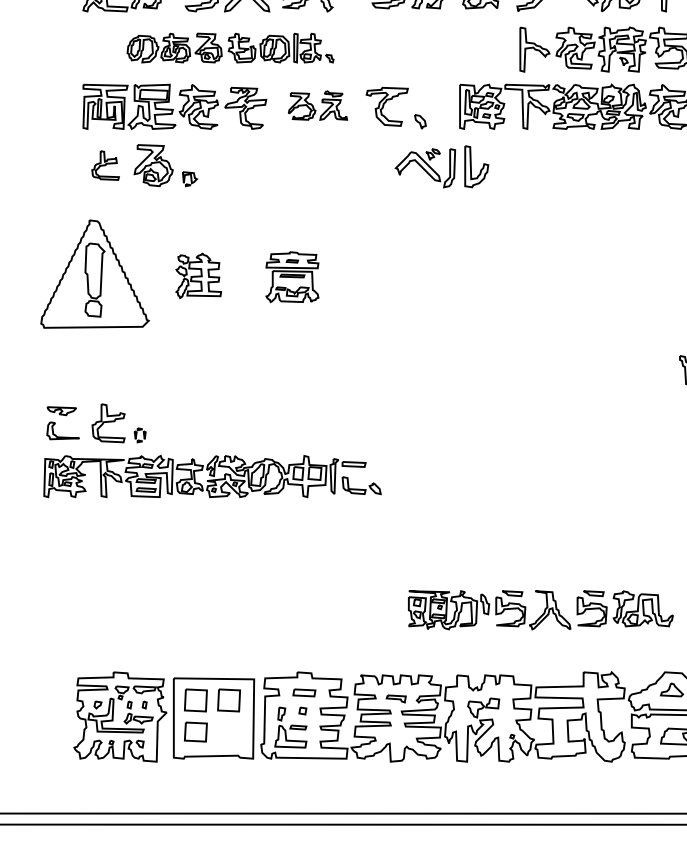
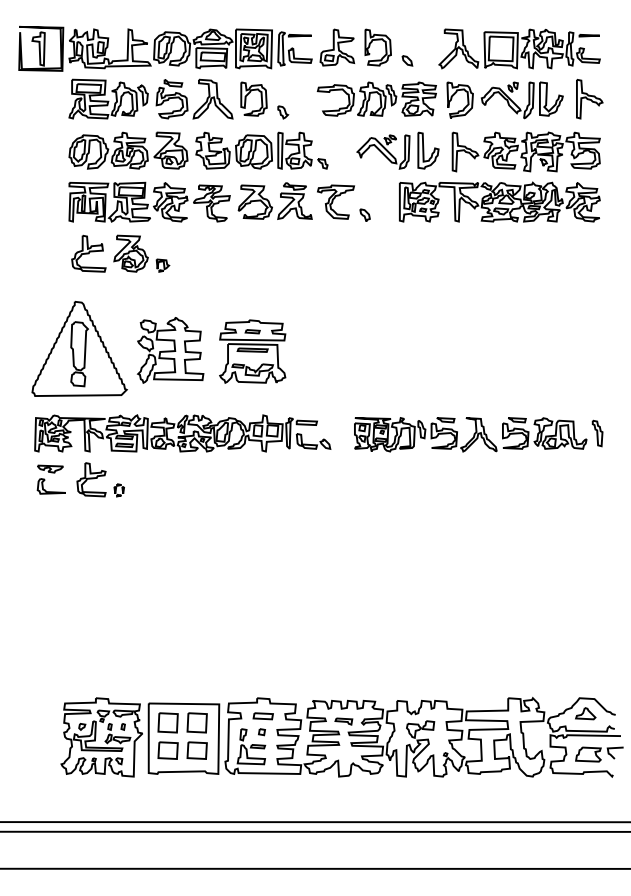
part: (230, 47) -> (198, 150), size x1.43
part: (317, 104) -> (274, 200), size x1.43
part: (105, 165) -> (88, 253), size x1.43
part: (435, 171) -> (392, 154), moved
part: (198, 275) -> (170, 350), size x1.67
part: (292, 277) -> (252, 351), size x1.43
part: (212, 476) -> (182, 433), moved
part: (540, 609) -> (470, 434), moved
part: (228, 731) -> (196, 750), added

